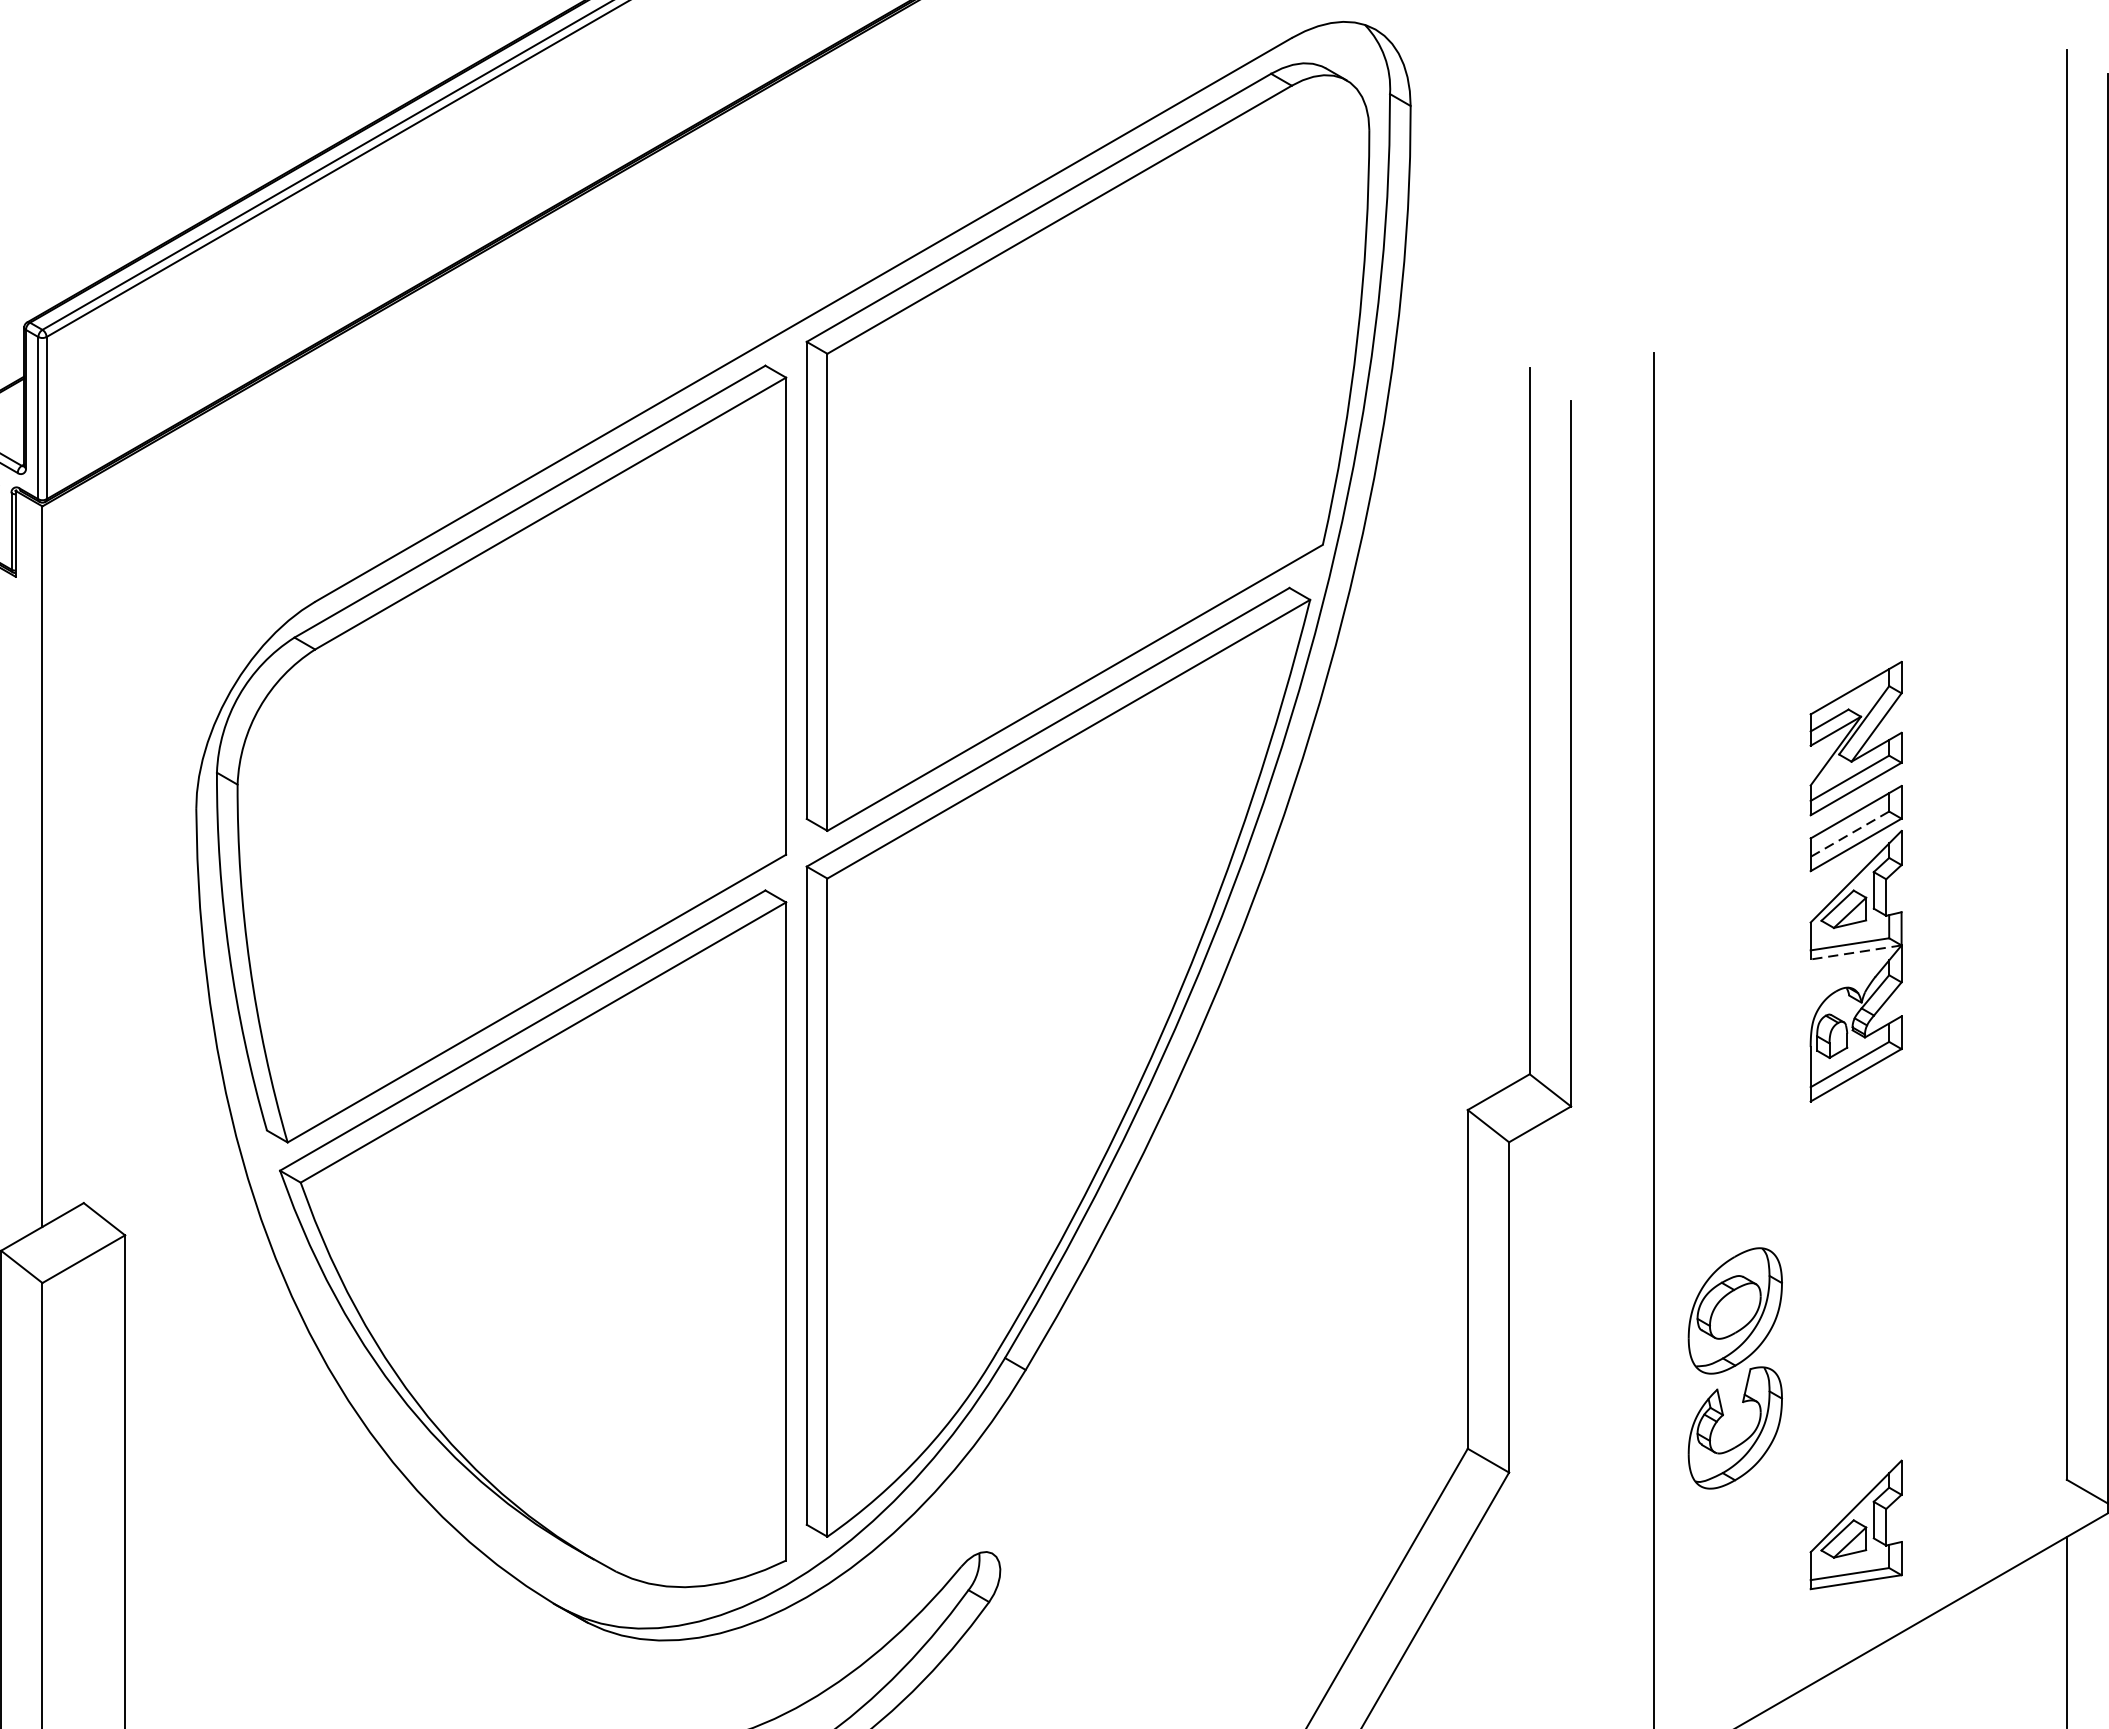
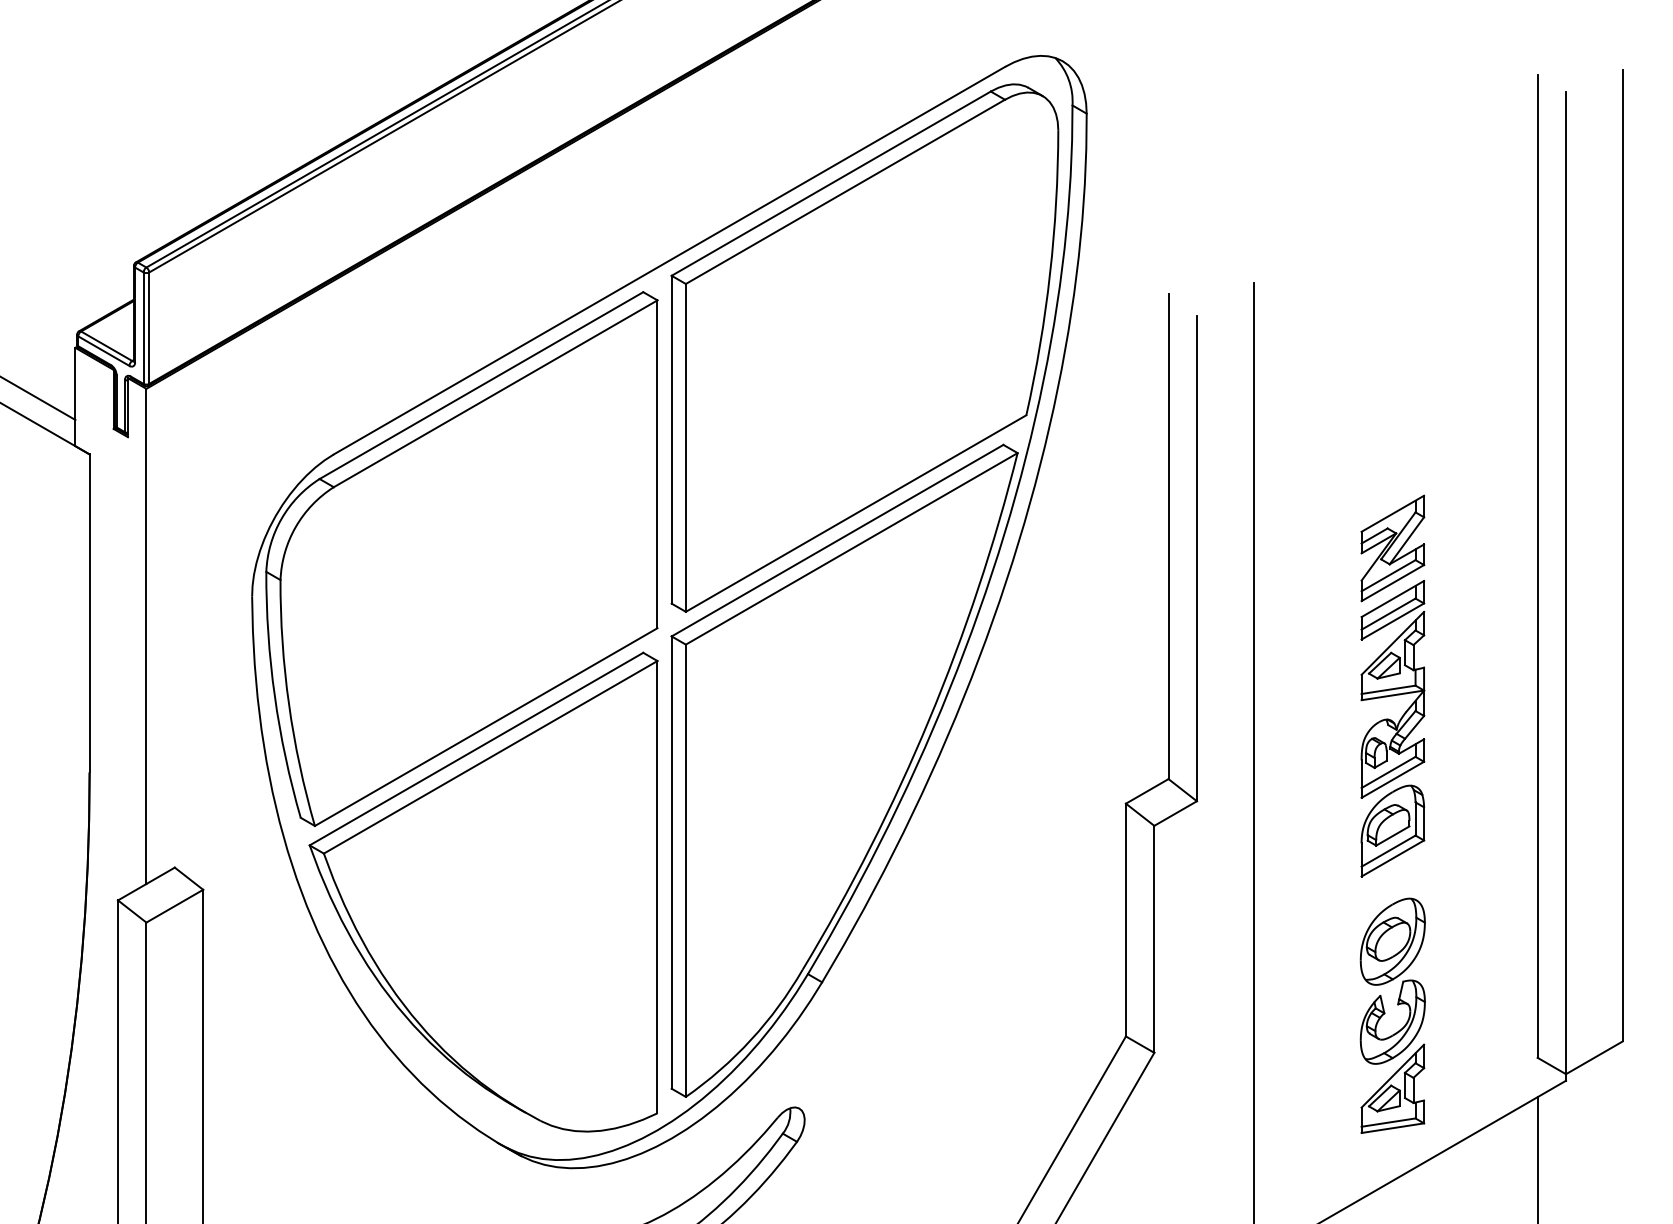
line: (1849, 834) -> (1388, 614), dashed -> solid
line: (1855, 952) -> (1392, 695), dashed -> solid
part: (1855, 1149) -> (1392, 830), added
part: (1734, 1367) -> (1392, 980), moved

